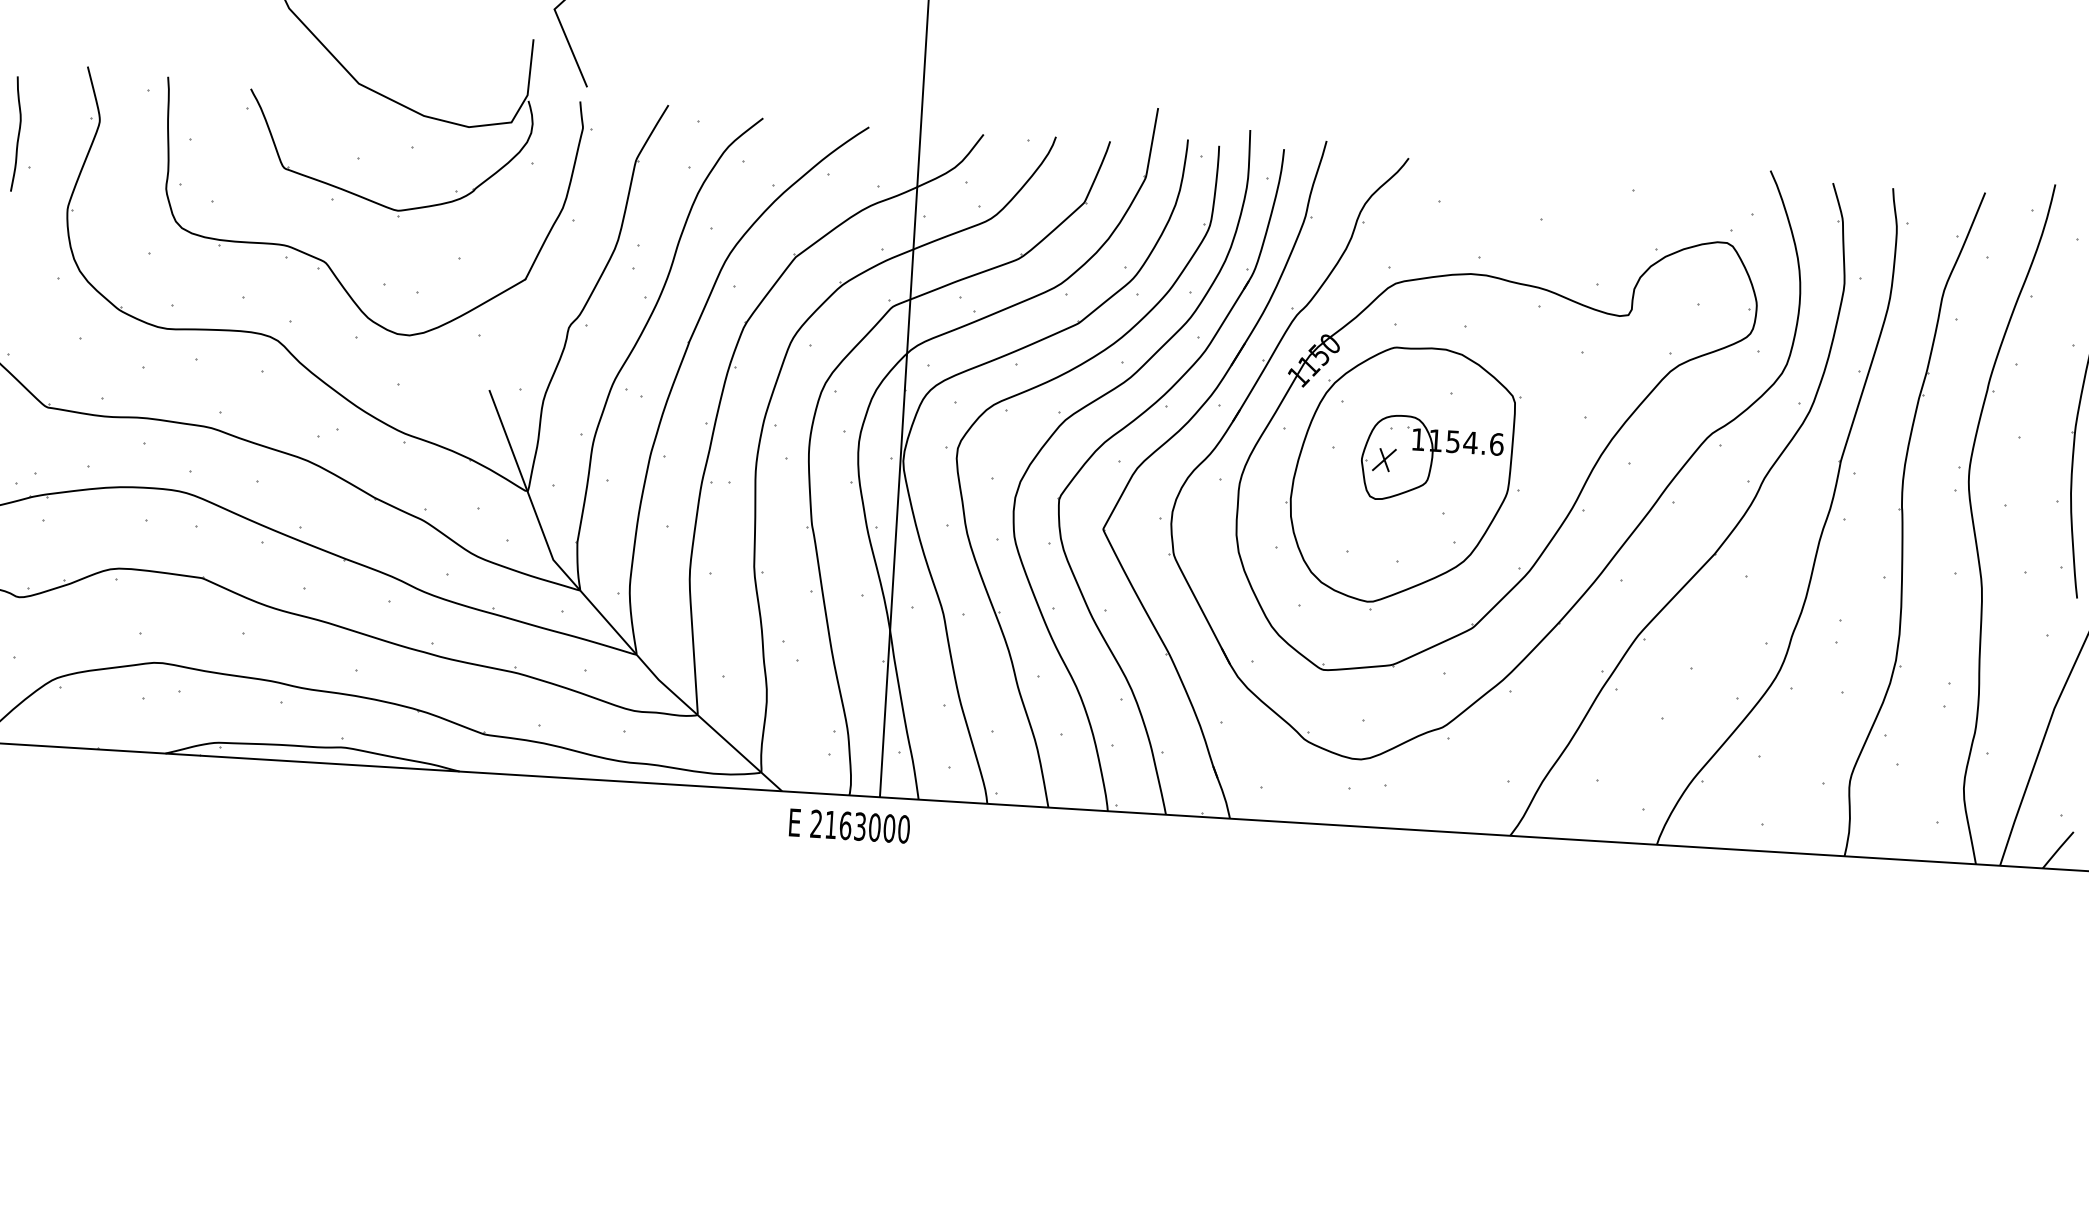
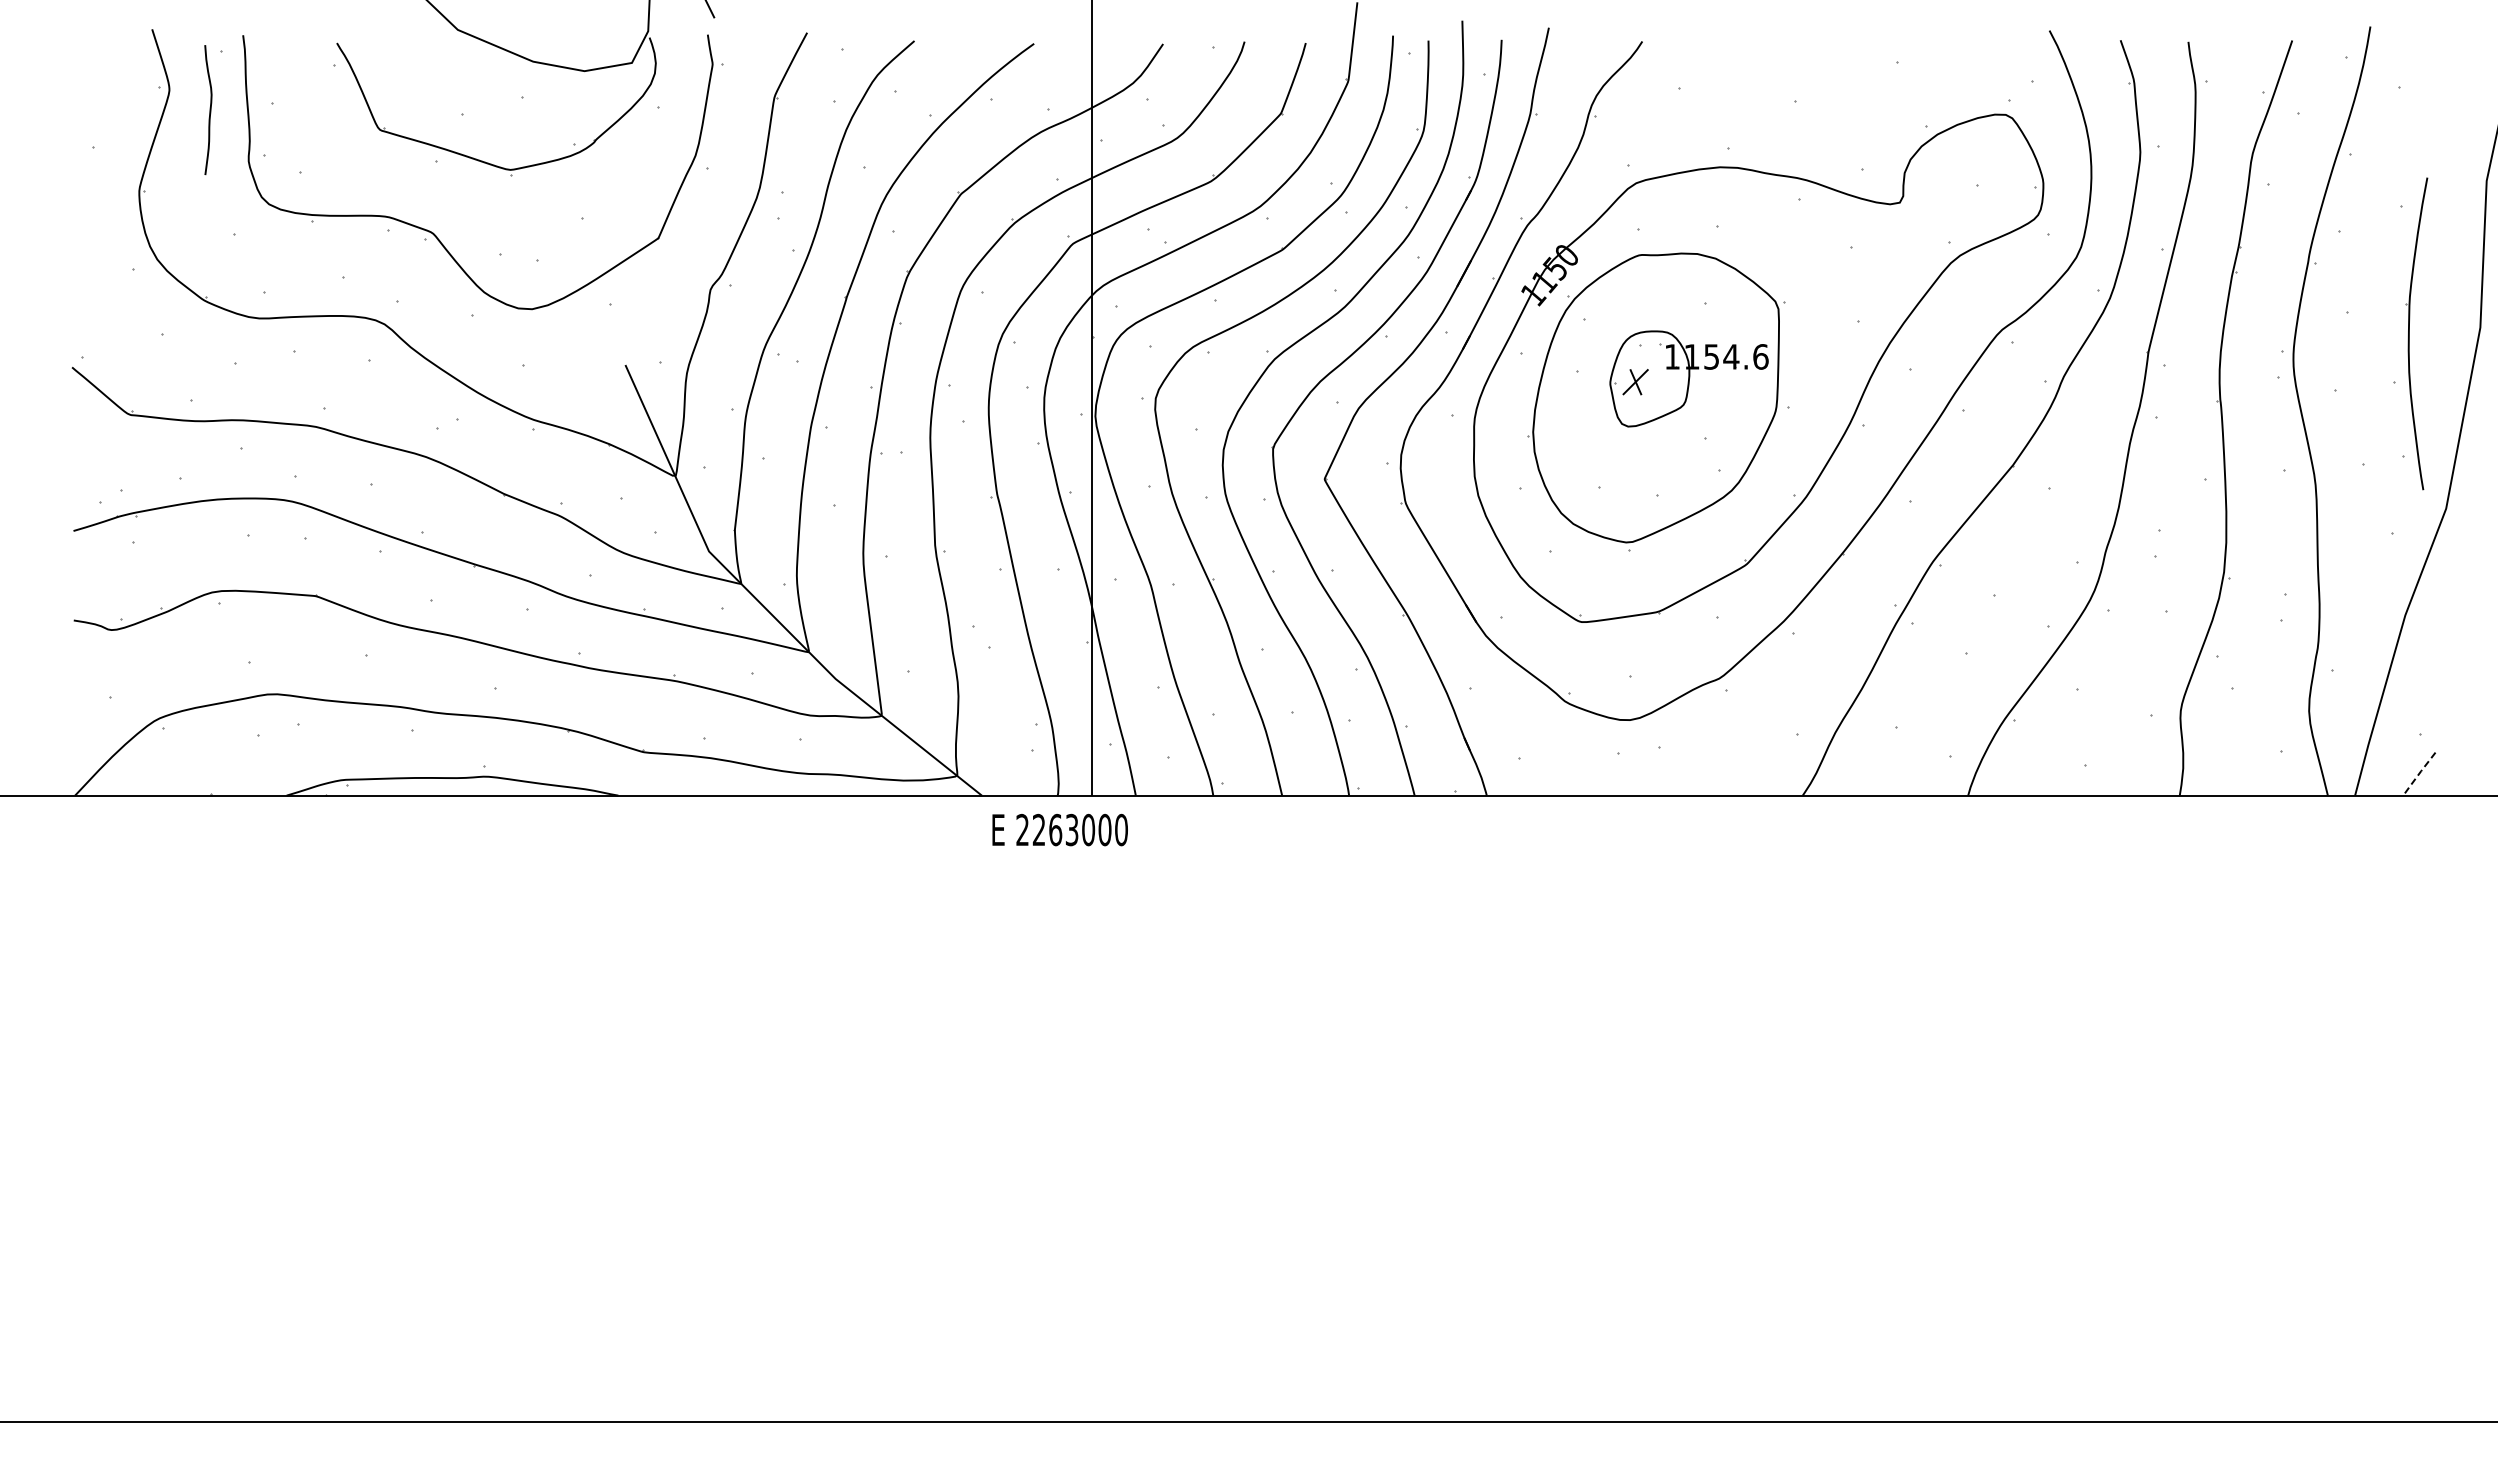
curve: (18, 134) -> (209, 110), moved
text: (830, 824) -> (1038, 829), 2163000 -> 2263000
line: (2057, 850) -> (2418, 774), solid -> dashed

